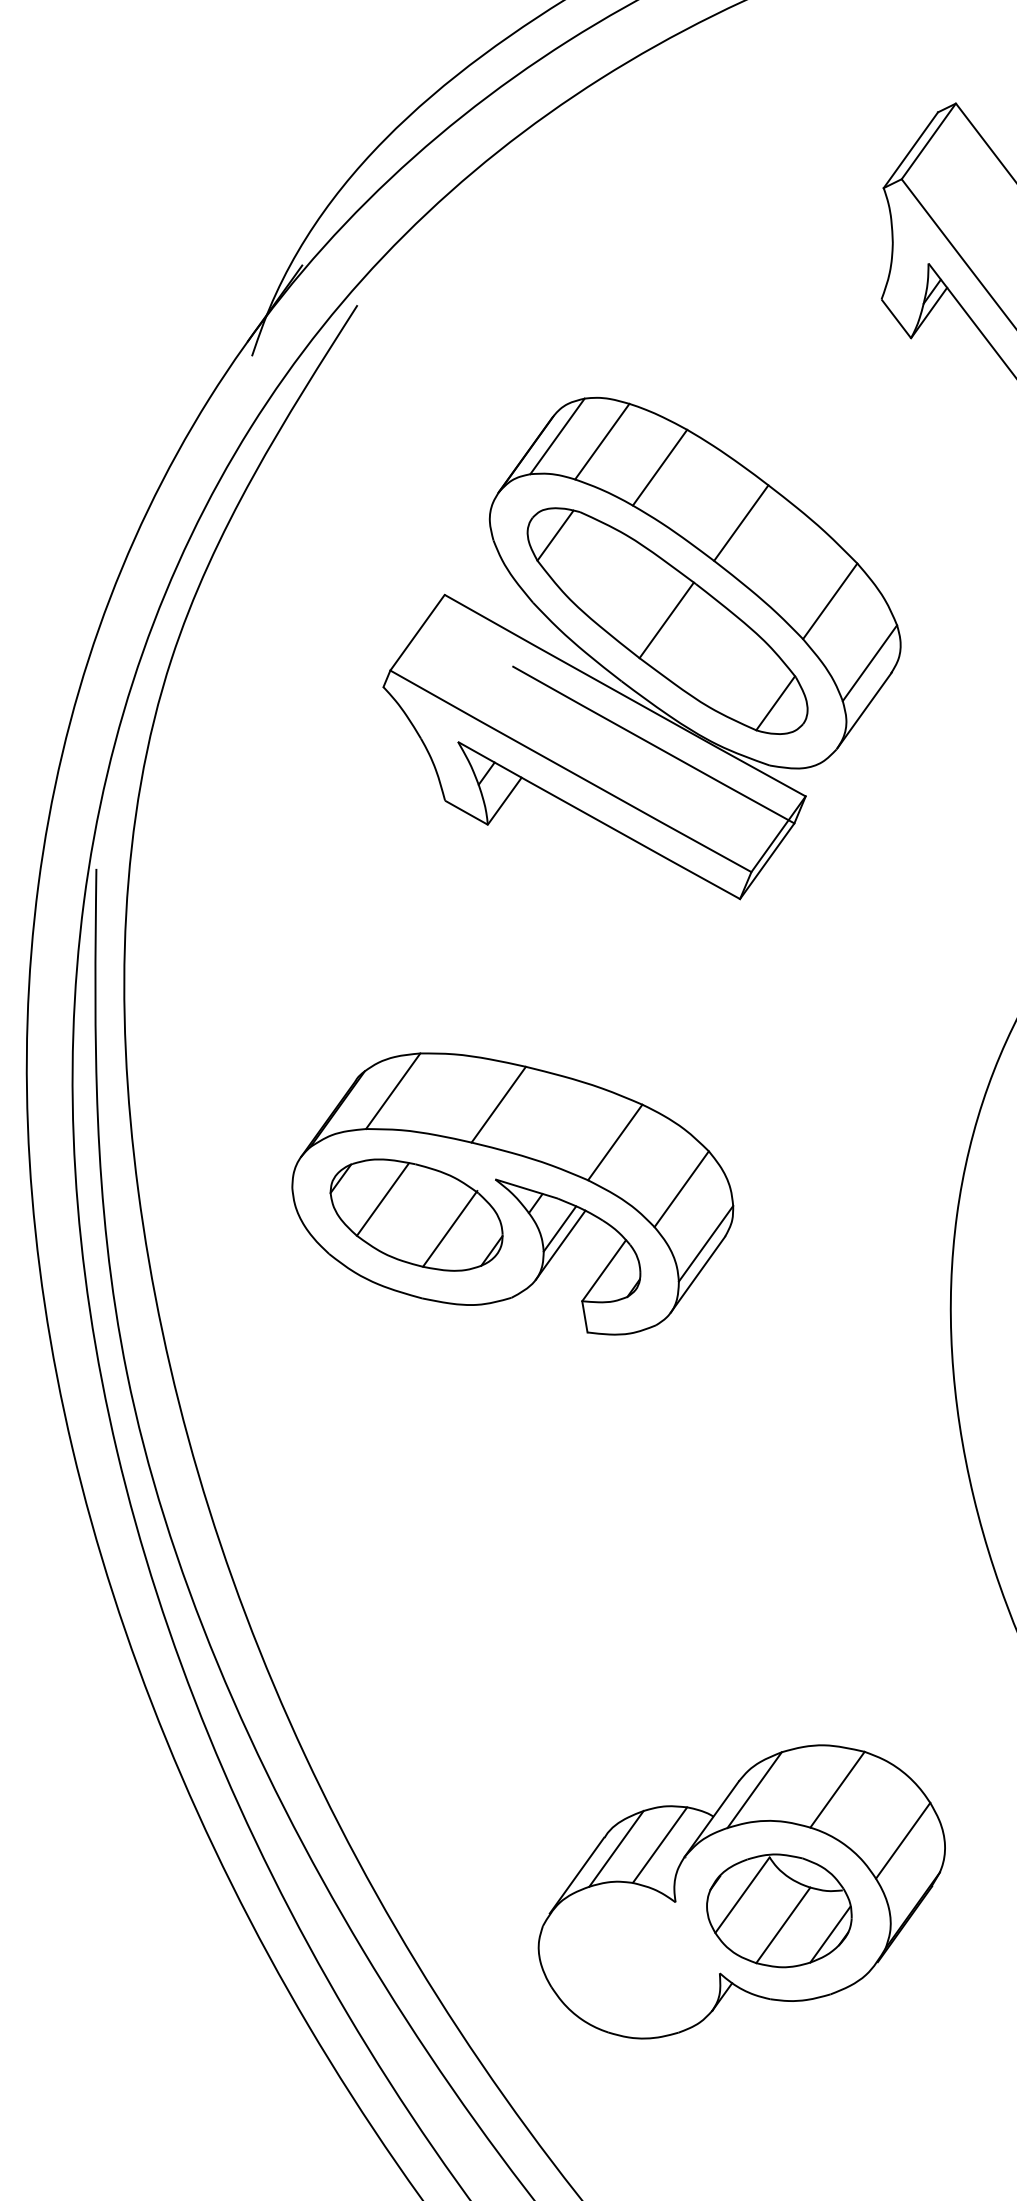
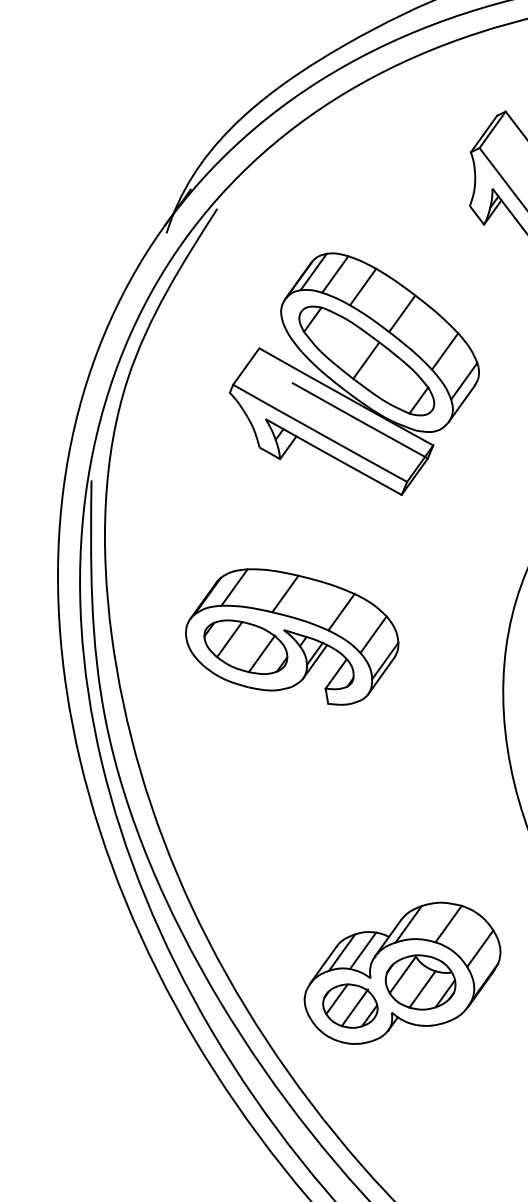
part: (633, 1958) -> (350, 1005), added

